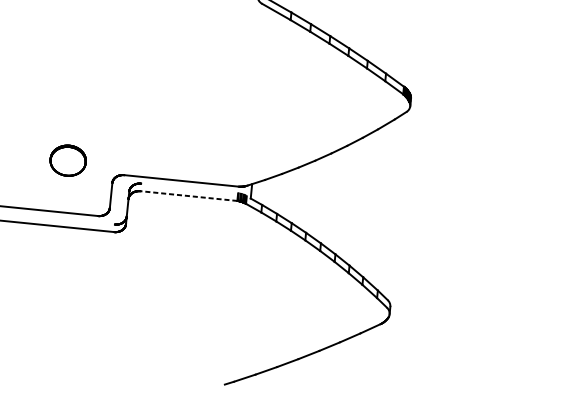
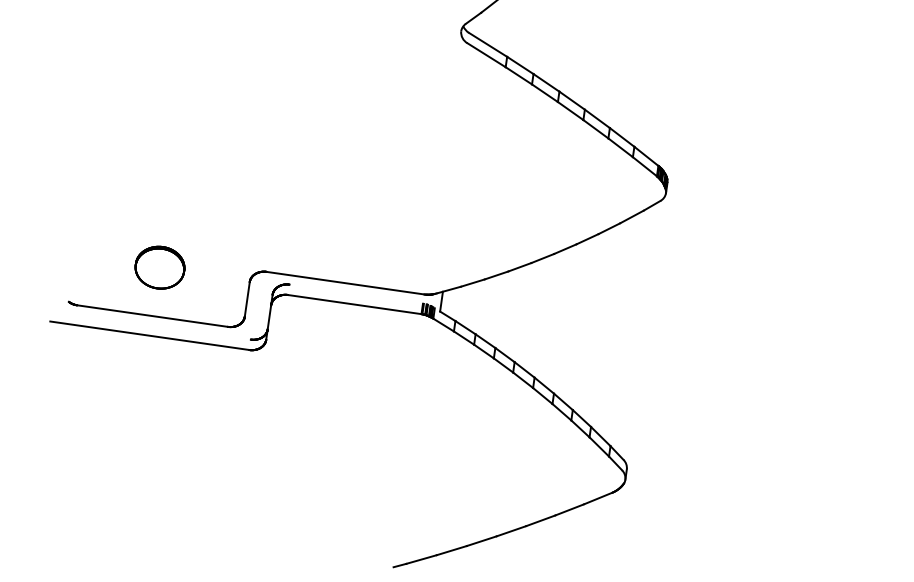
part: (67, 160) -> (159, 267), moved
line: (188, 196) -> (354, 304), dashed -> solid

